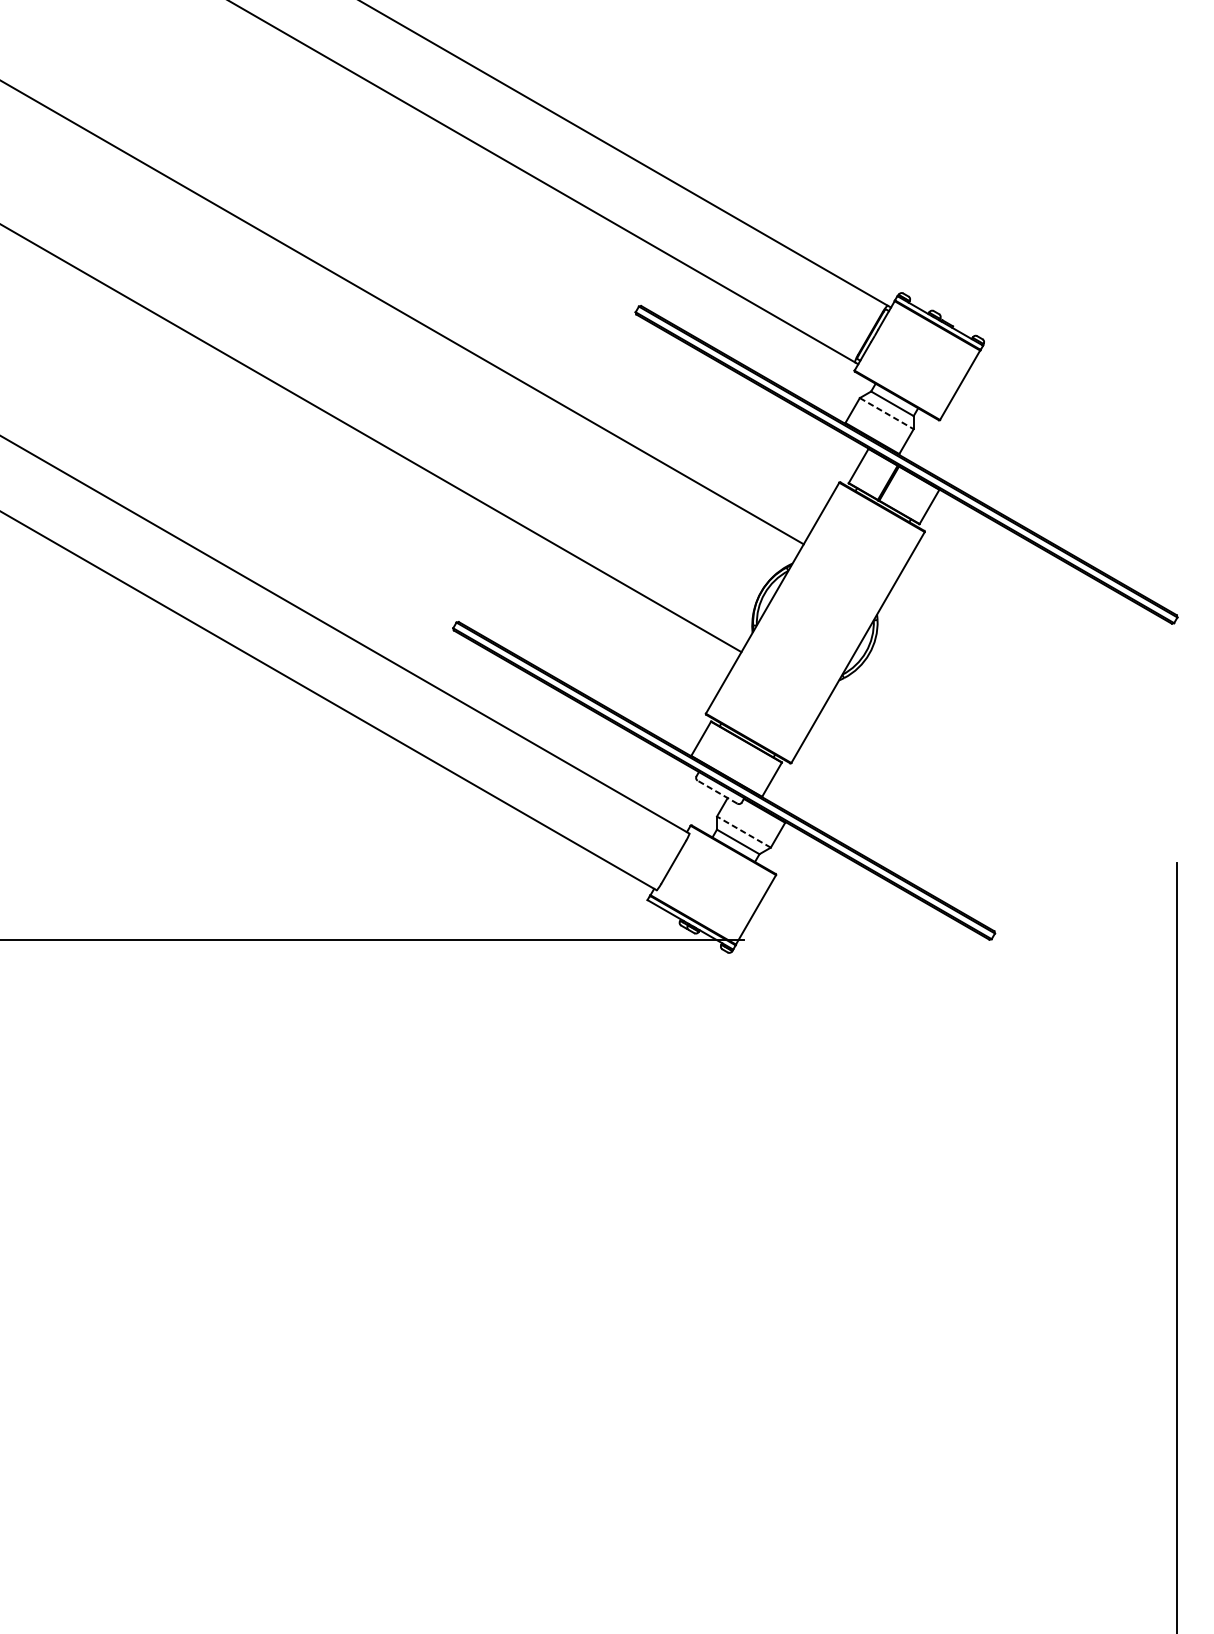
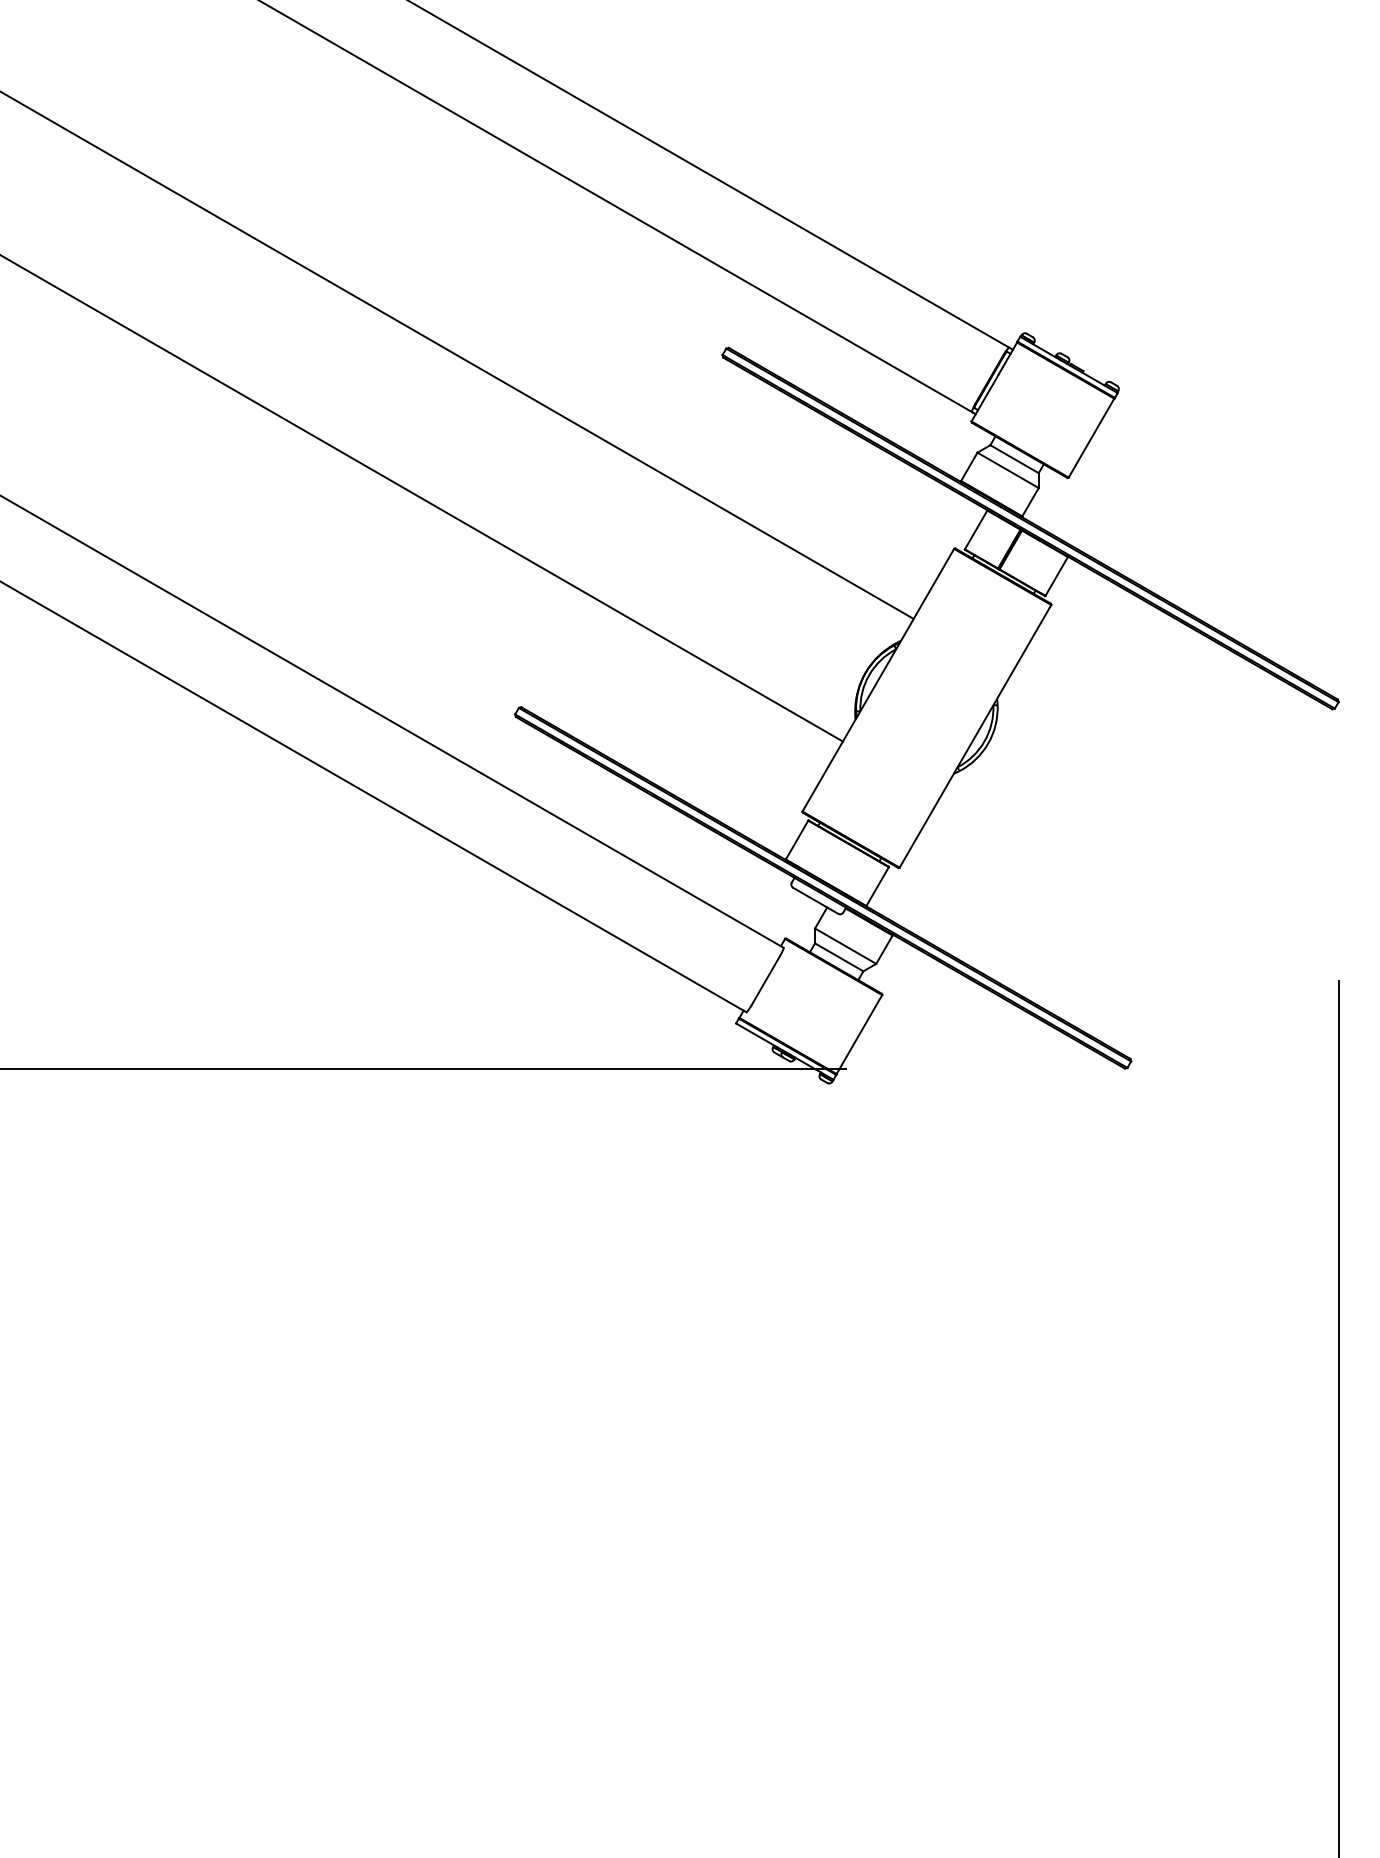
line: (887, 413) -> (1008, 470), dashed -> solid
line: (717, 791) -> (815, 900), dashed -> solid
line: (743, 831) -> (845, 945), dashed -> solid

